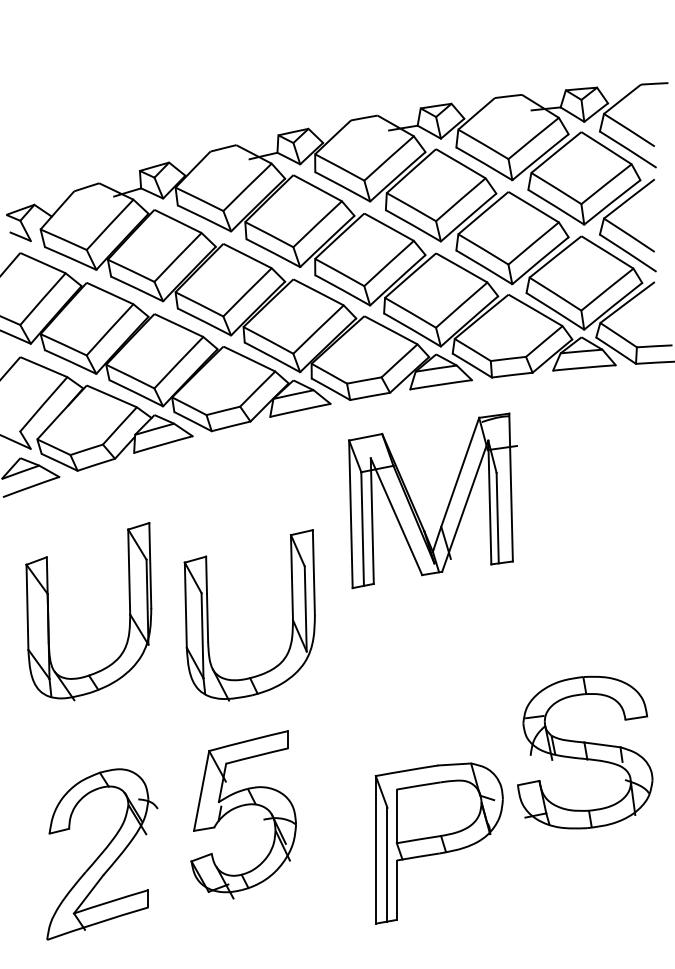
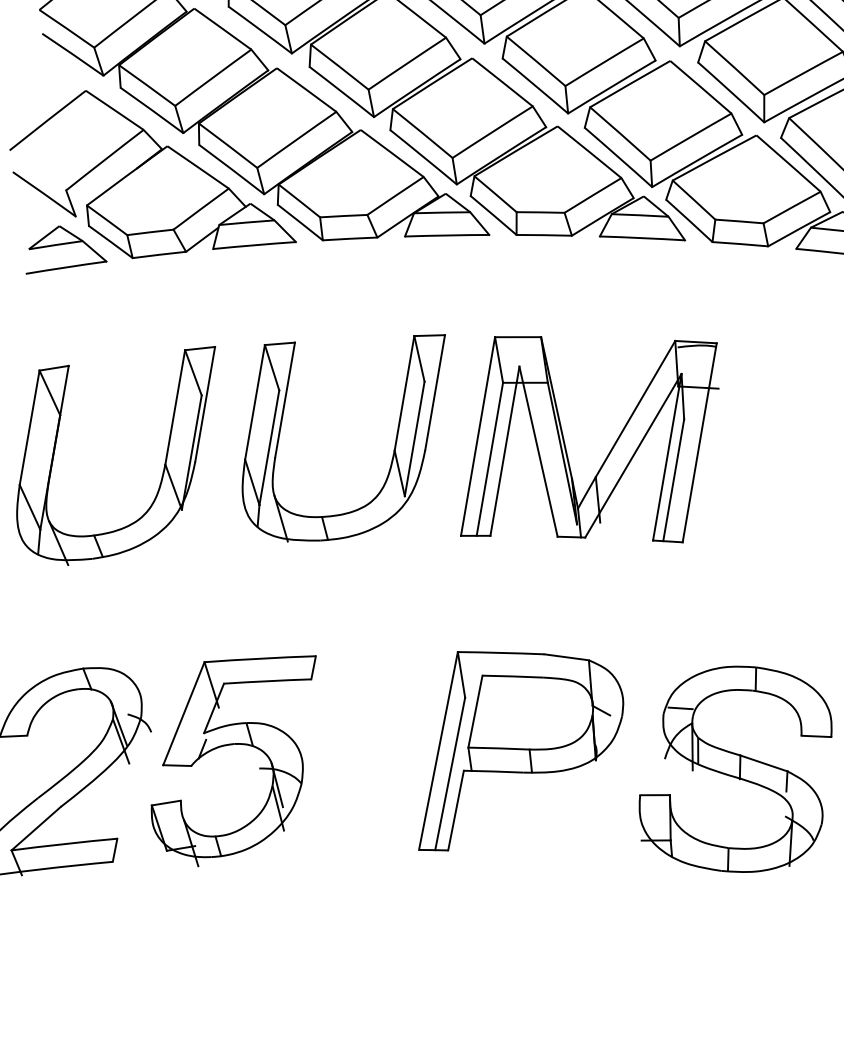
part: (447, 505) -> (609, 450), moved
part: (208, 615) -> (282, 422), moved
part: (240, 807) -> (231, 746), moved
part: (438, 843) -> (524, 758), moved

